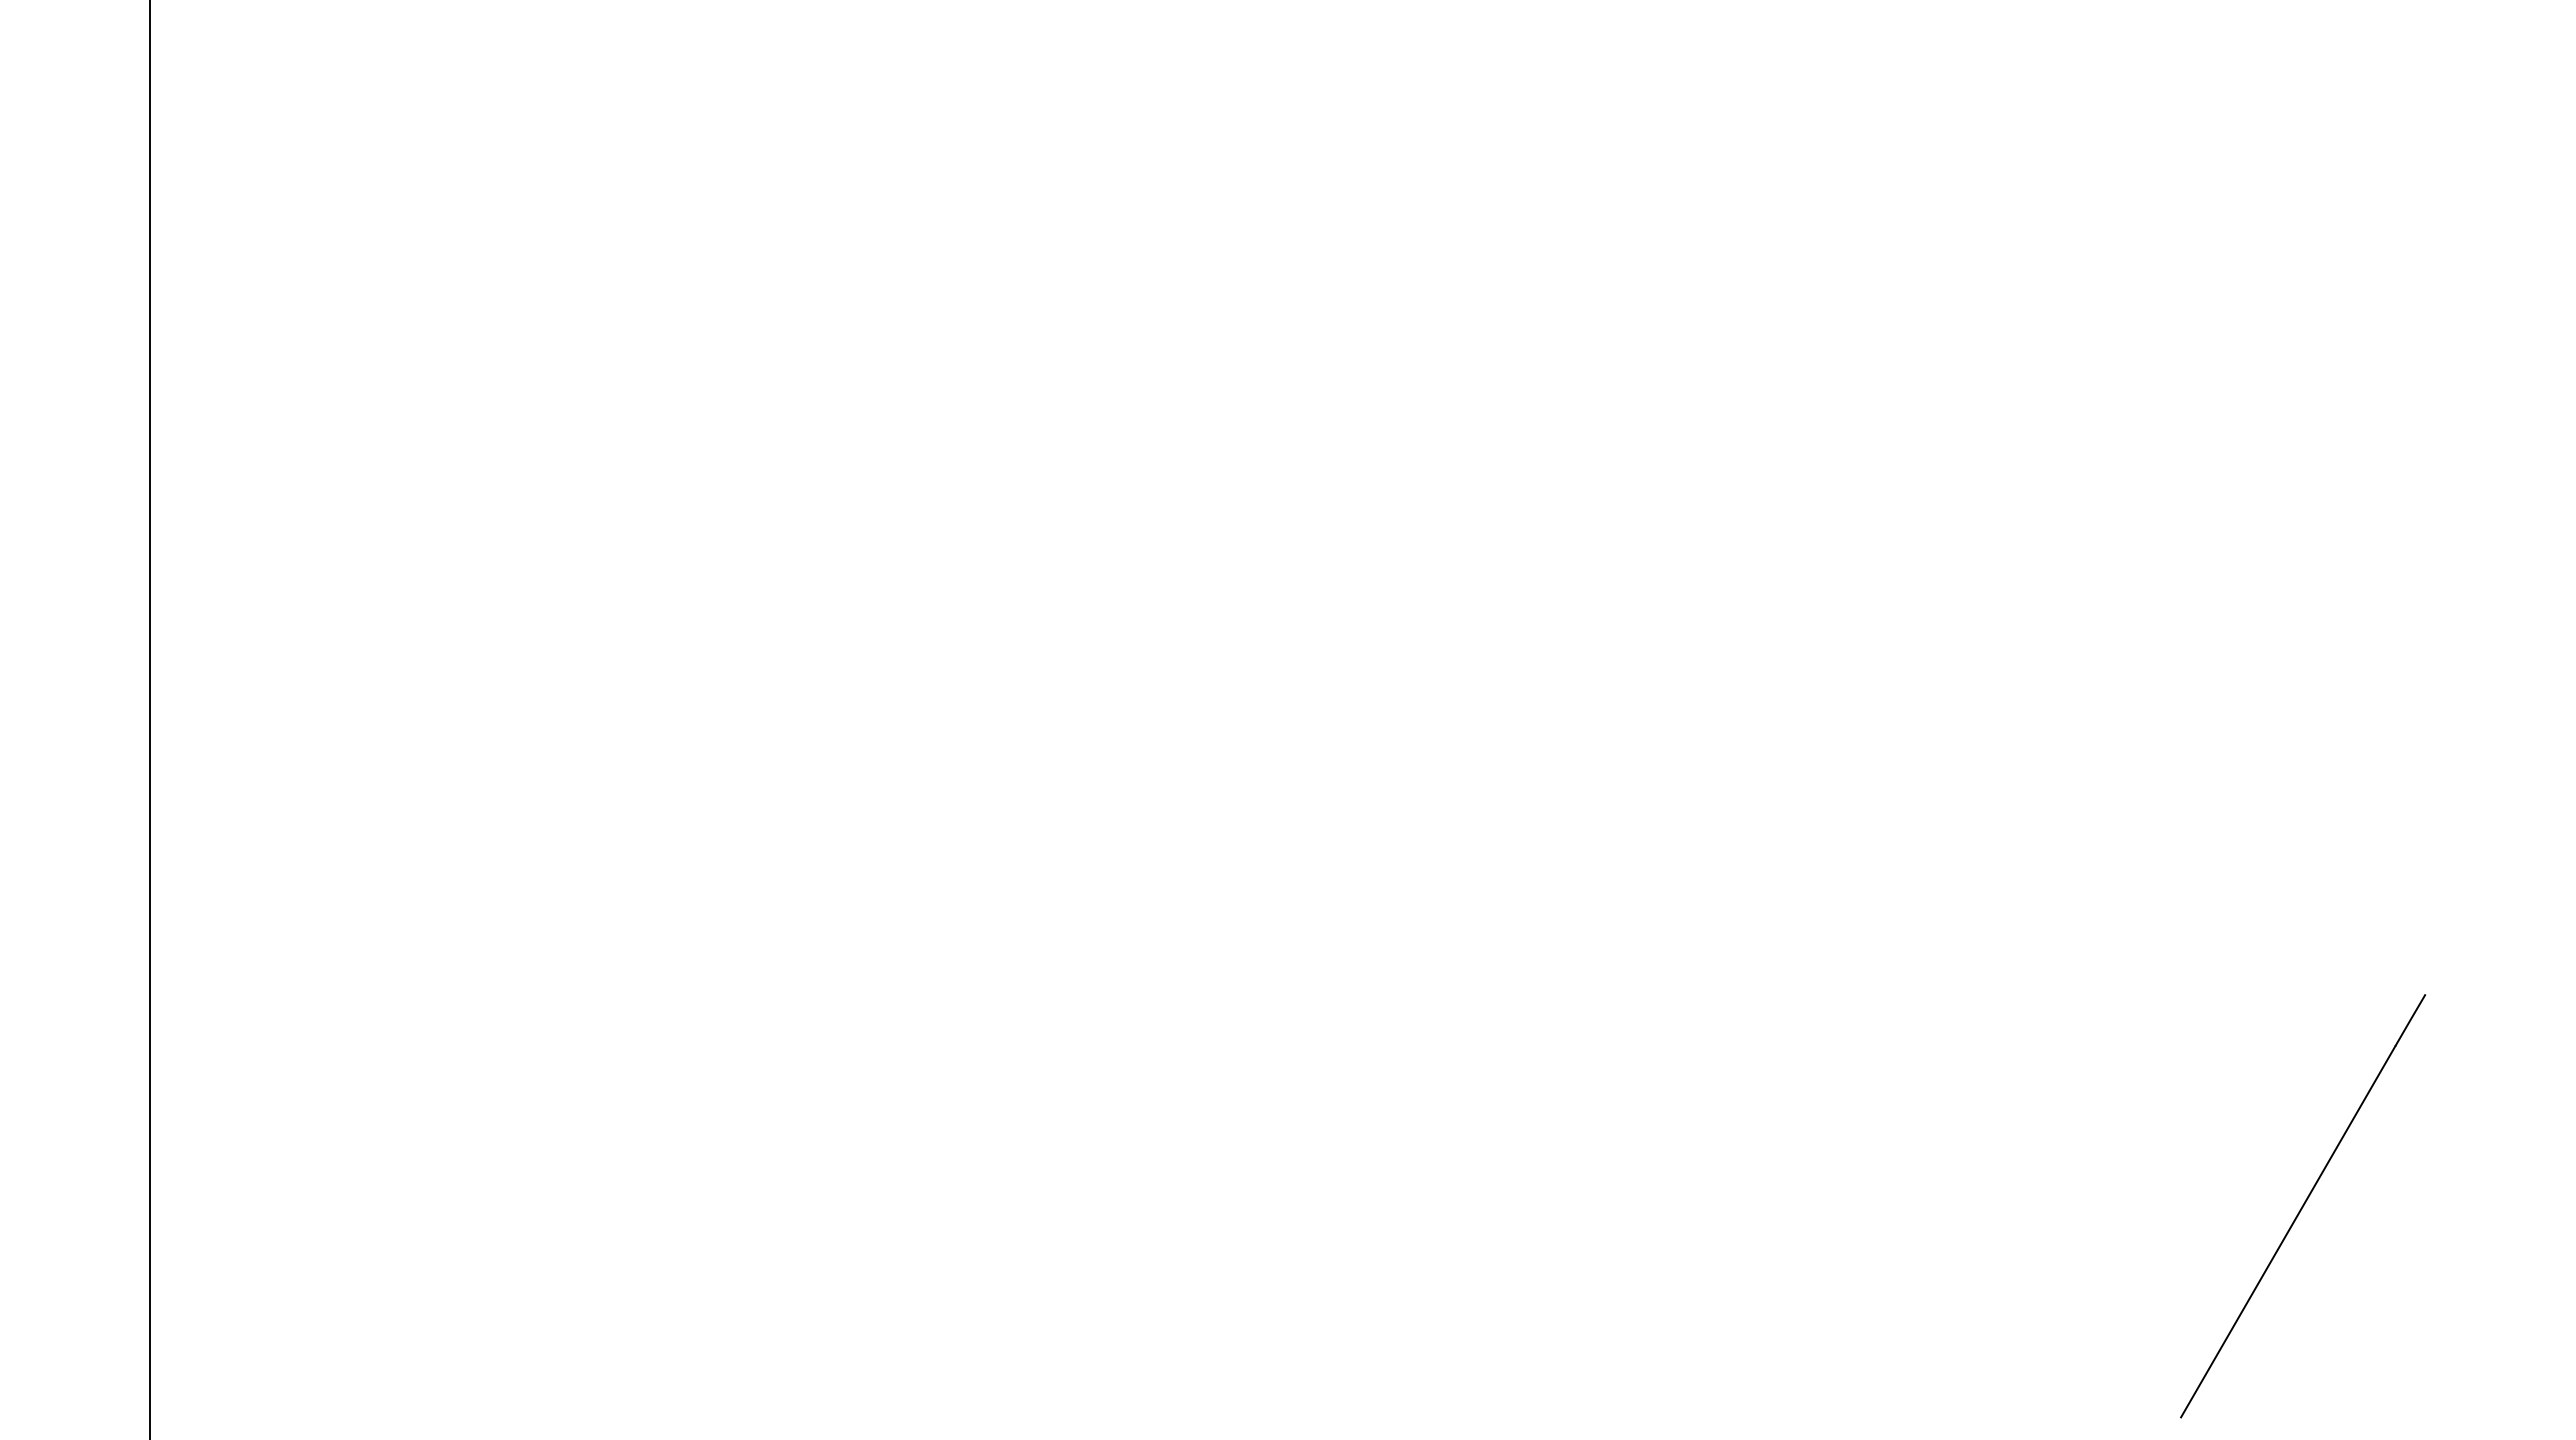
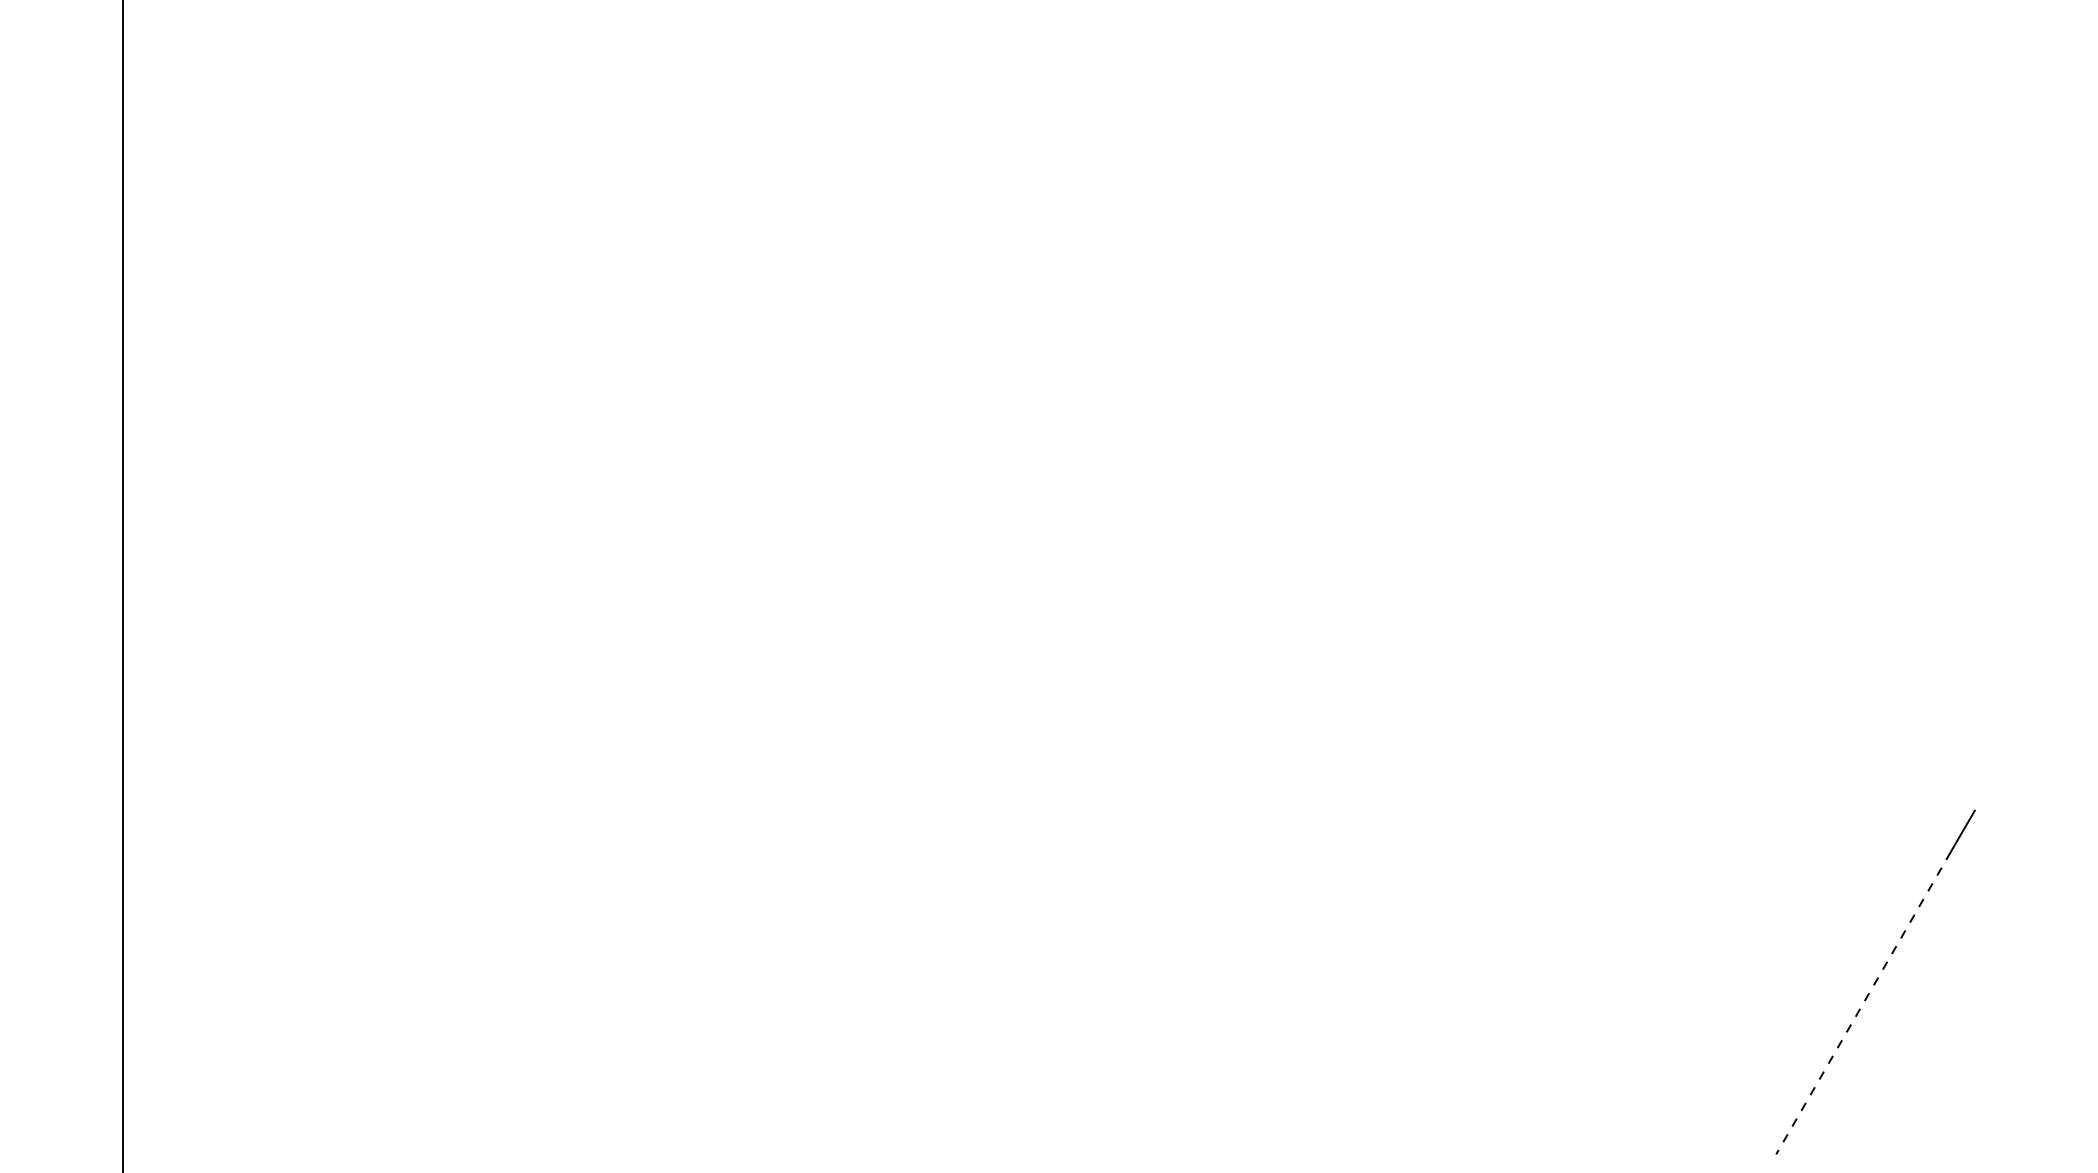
line: (2287, 1232) -> (1862, 1003), solid -> dashed

